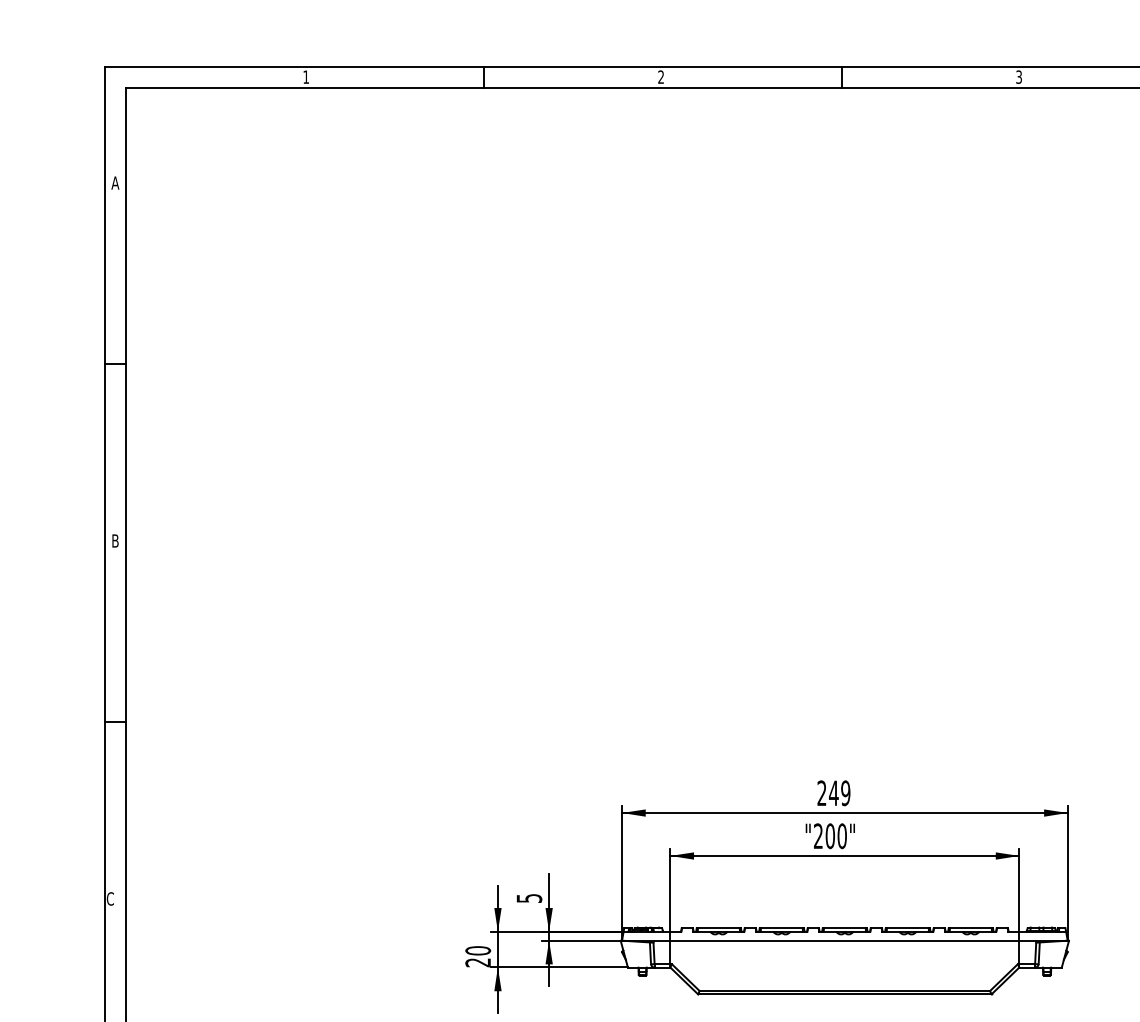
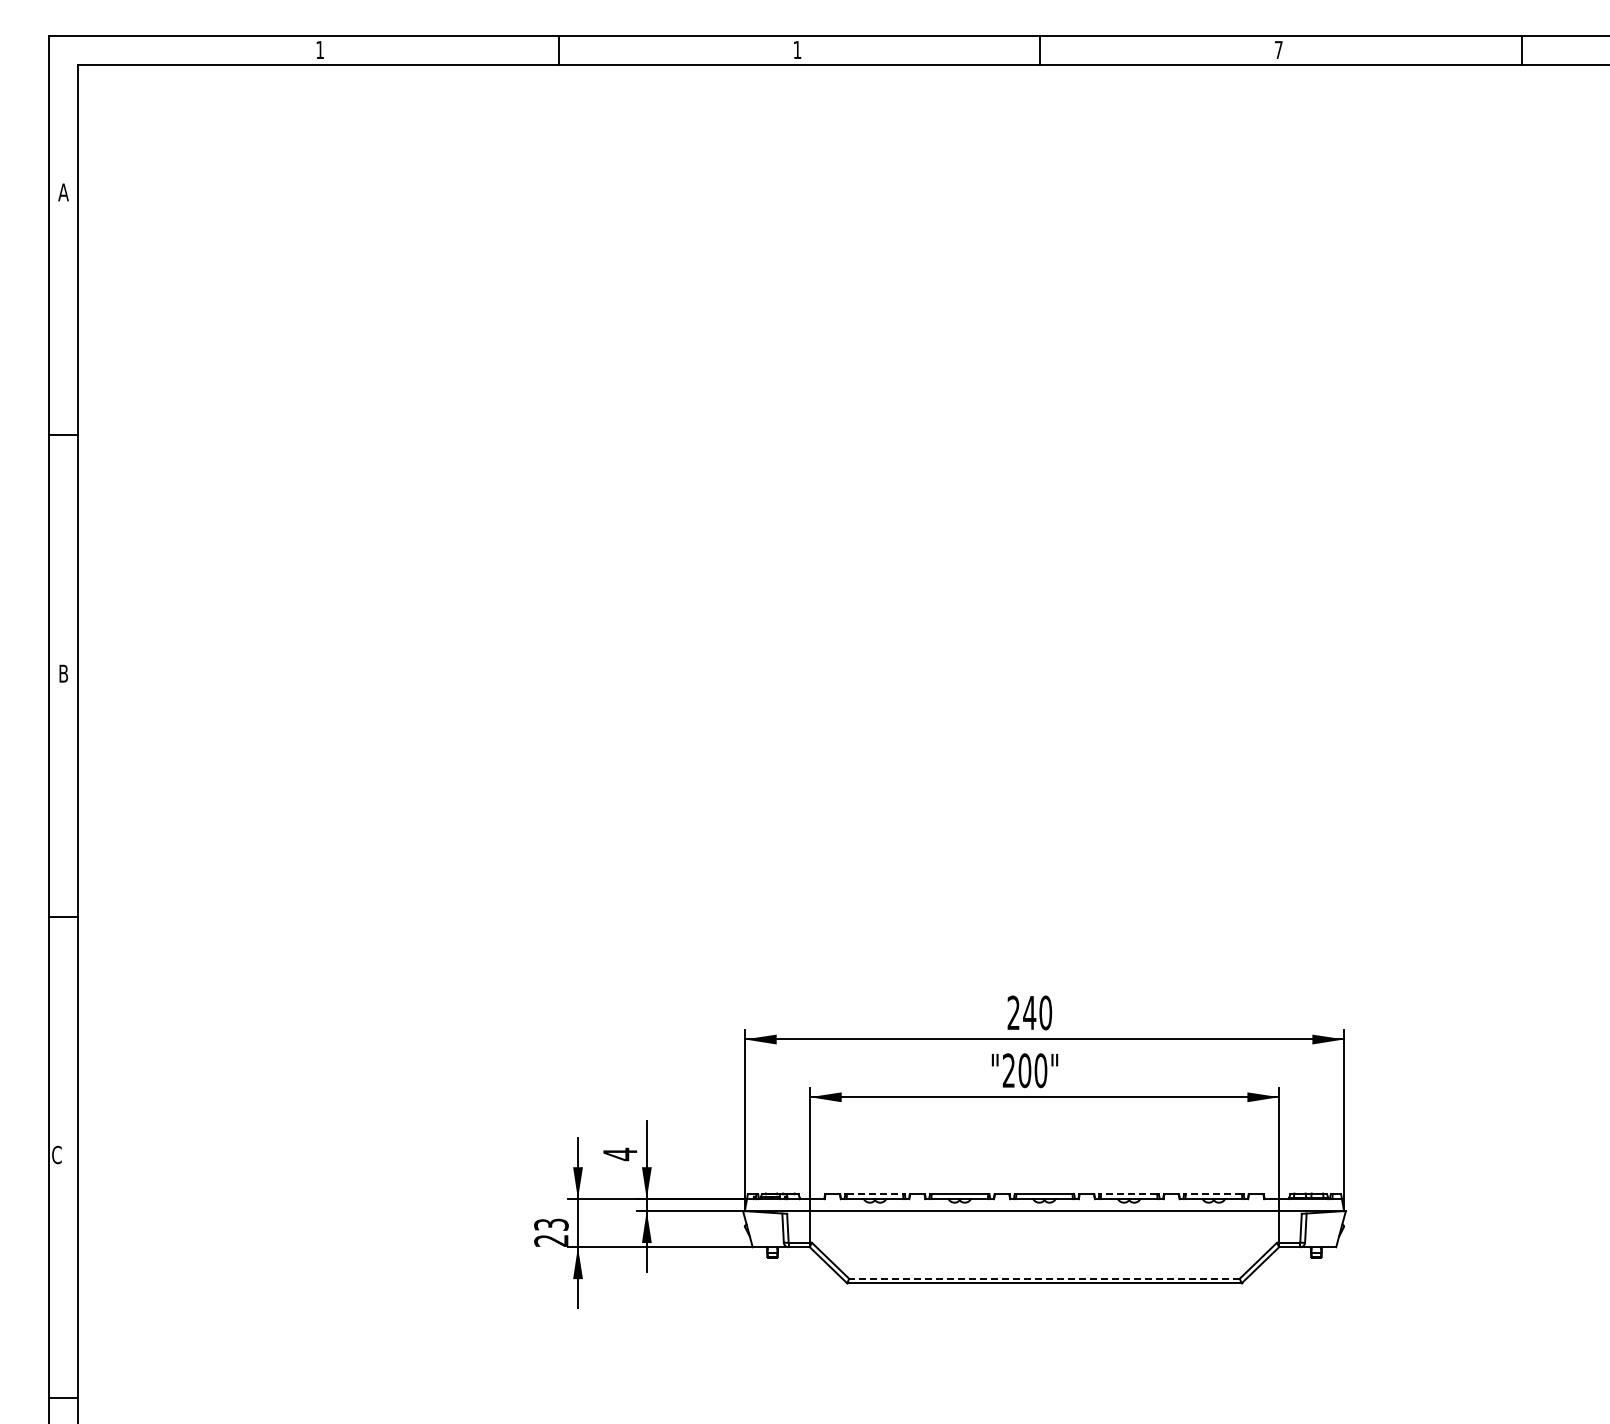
text: (661, 76) -> (797, 49), 2 -> 1
text: (1018, 76) -> (1278, 49), 3 -> 7
text: (845, 792) -> (1045, 1012), 249 -> 240
text: (529, 898) -> (620, 1154), 5 -> 4
line: (719, 928) -> (875, 1194), solid -> dashed
line: (907, 928) -> (1128, 1194), solid -> dashed
line: (970, 928) -> (1213, 1194), solid -> dashed
text: (478, 950) -> (551, 1224), 20 -> 23
line: (844, 990) -> (1043, 1278), solid -> dashed

